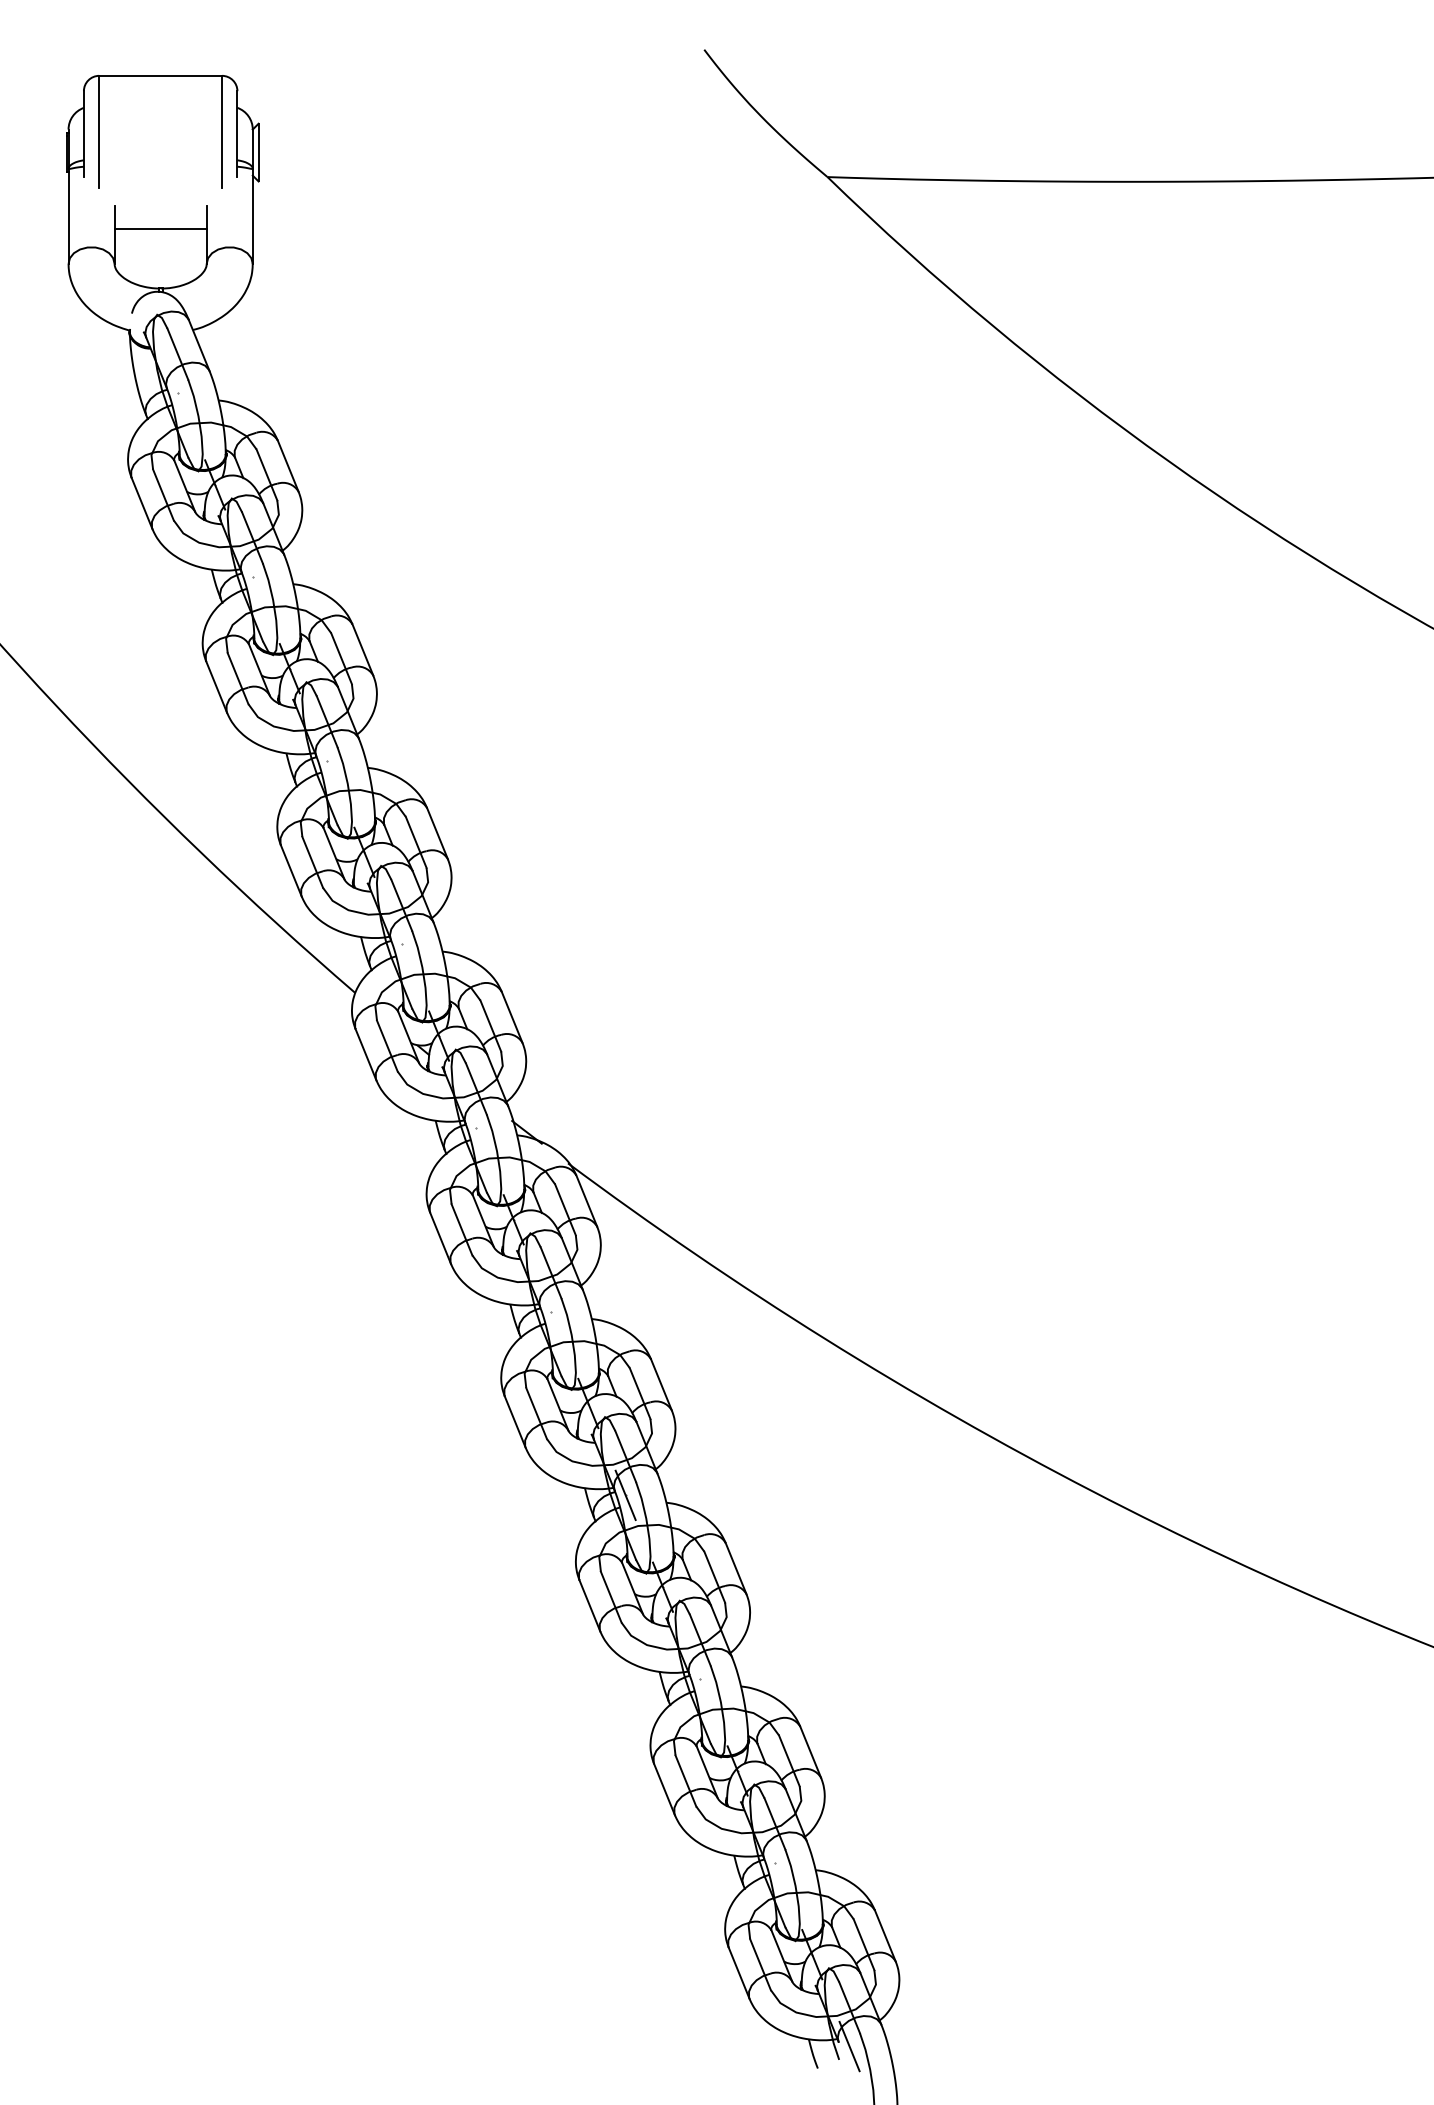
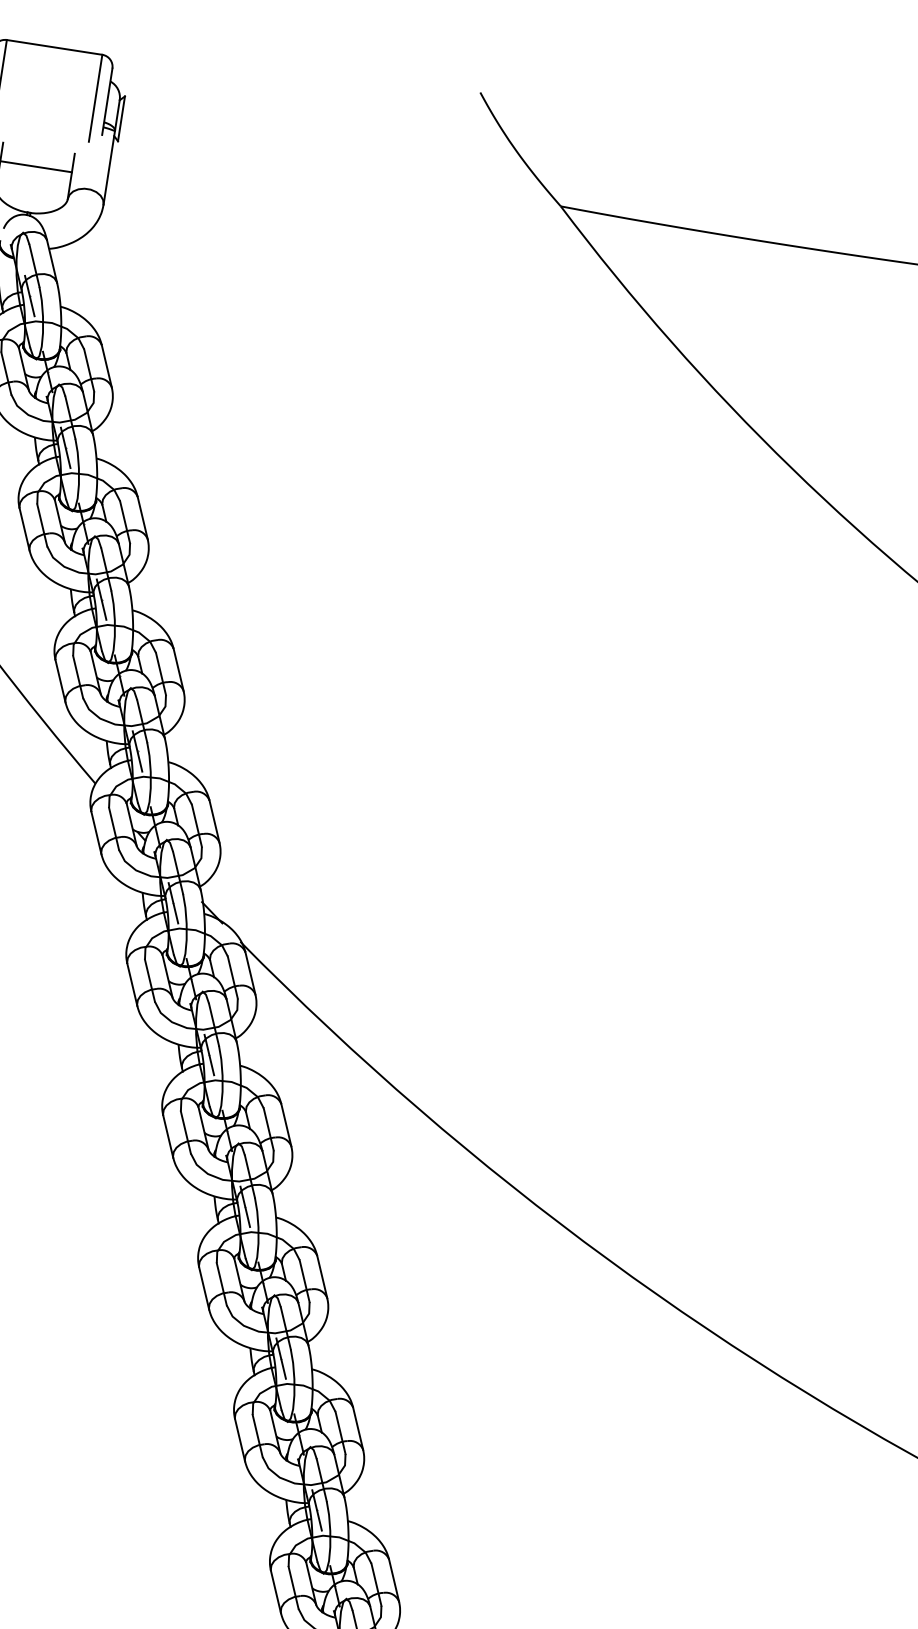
line: (177, 392) -> (29, 295), added
line: (252, 576) -> (65, 447), added
line: (326, 760) -> (101, 599), added
line: (401, 943) -> (137, 750), added
line: (476, 1127) -> (173, 902), added
line: (550, 1311) -> (208, 1054), added
line: (699, 1678) -> (280, 1358), added
line: (774, 1862) -> (316, 1510), added

